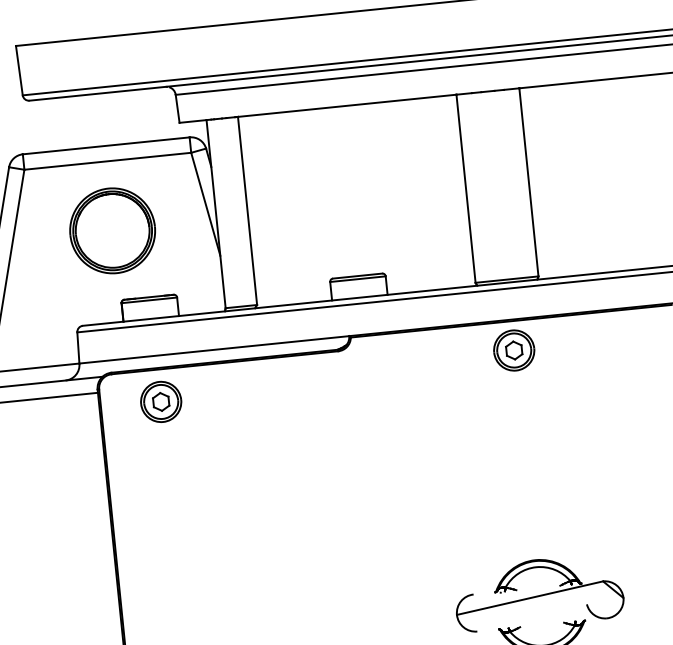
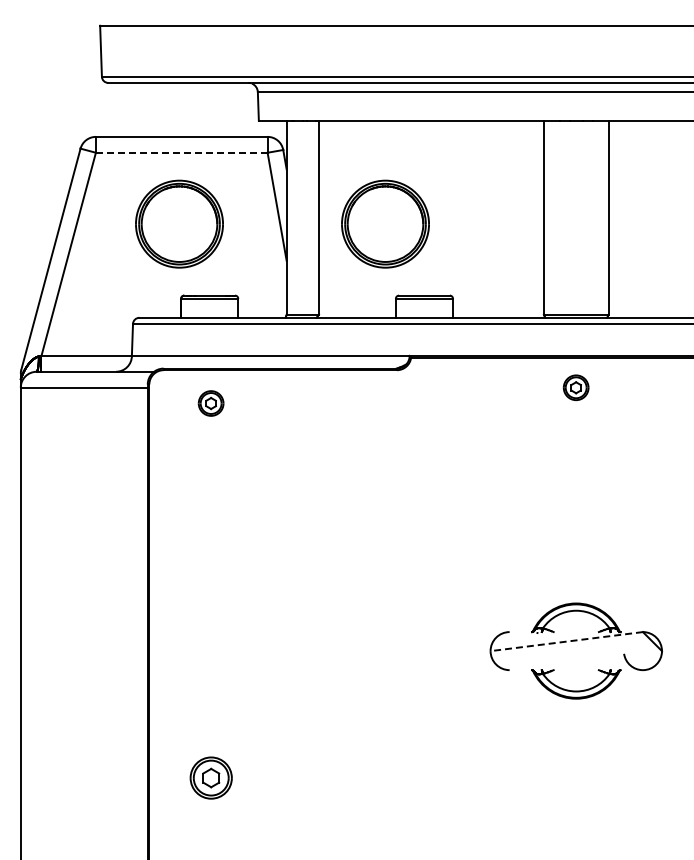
line: (107, 161) -> (181, 152), solid -> dashed
part: (312, 209) -> (385, 223), added
part: (513, 350) -> (575, 387), size x0.6
part: (160, 402) -> (210, 403), size x0.6
line: (529, 598) -> (566, 641), solid -> dashed

